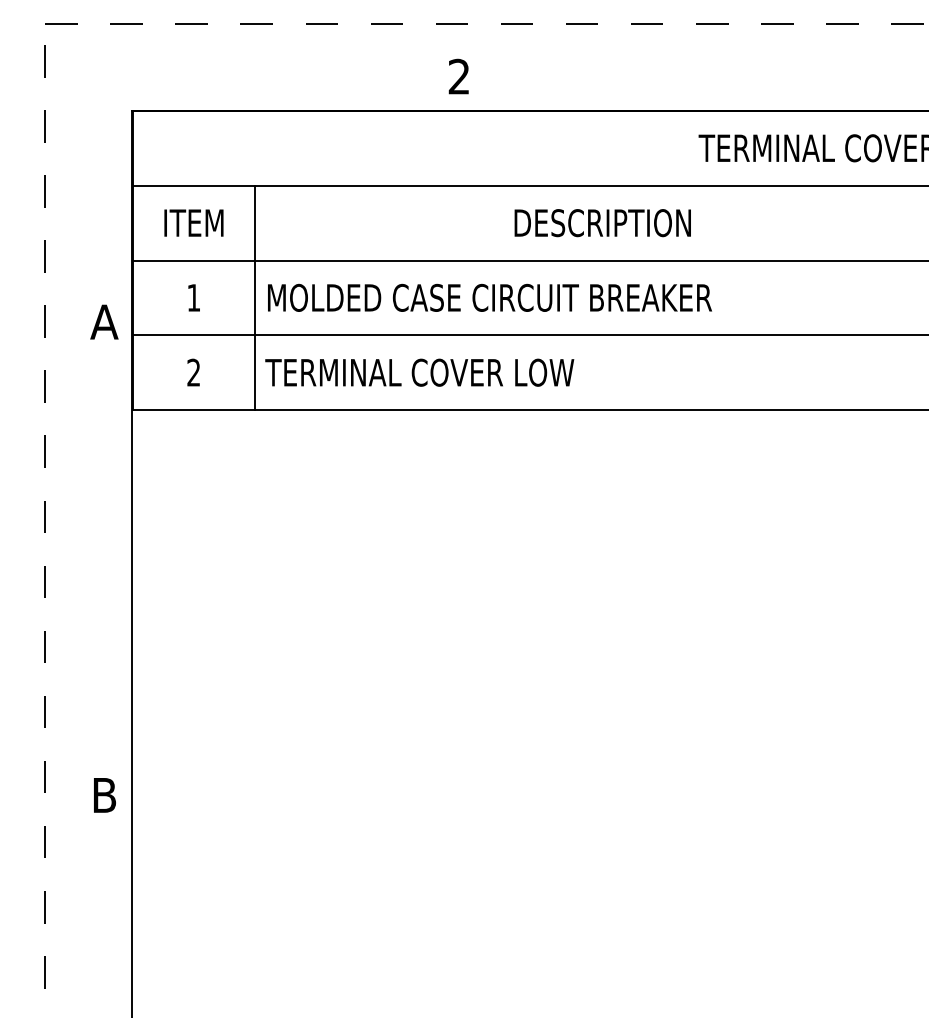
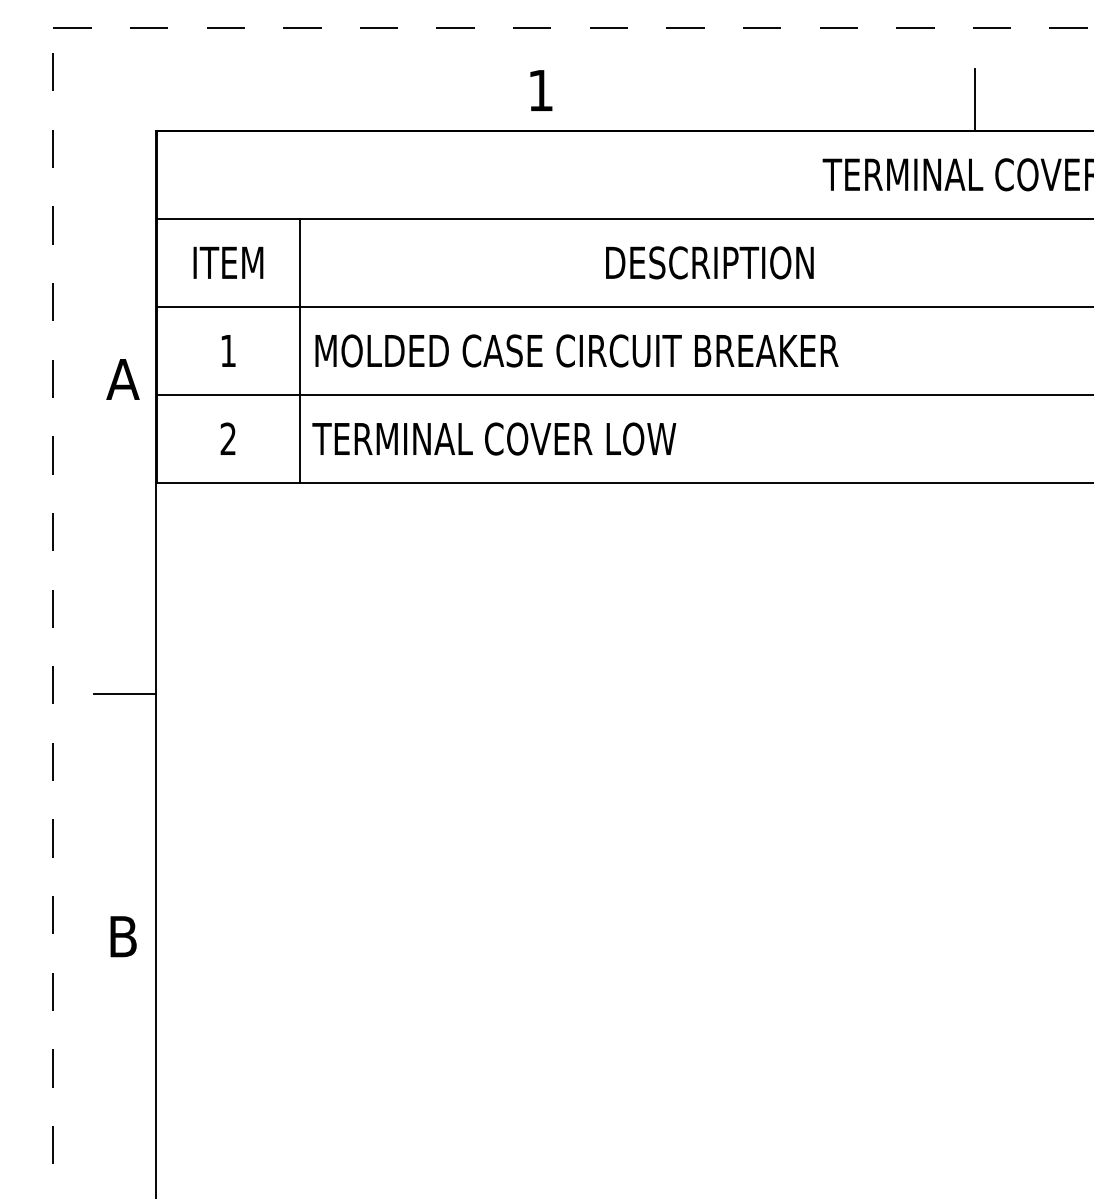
text: (458, 76) -> (539, 90), 2 -> 1
line: (828, 84) -> (975, 99), added
line: (106, 589) -> (125, 694), added

